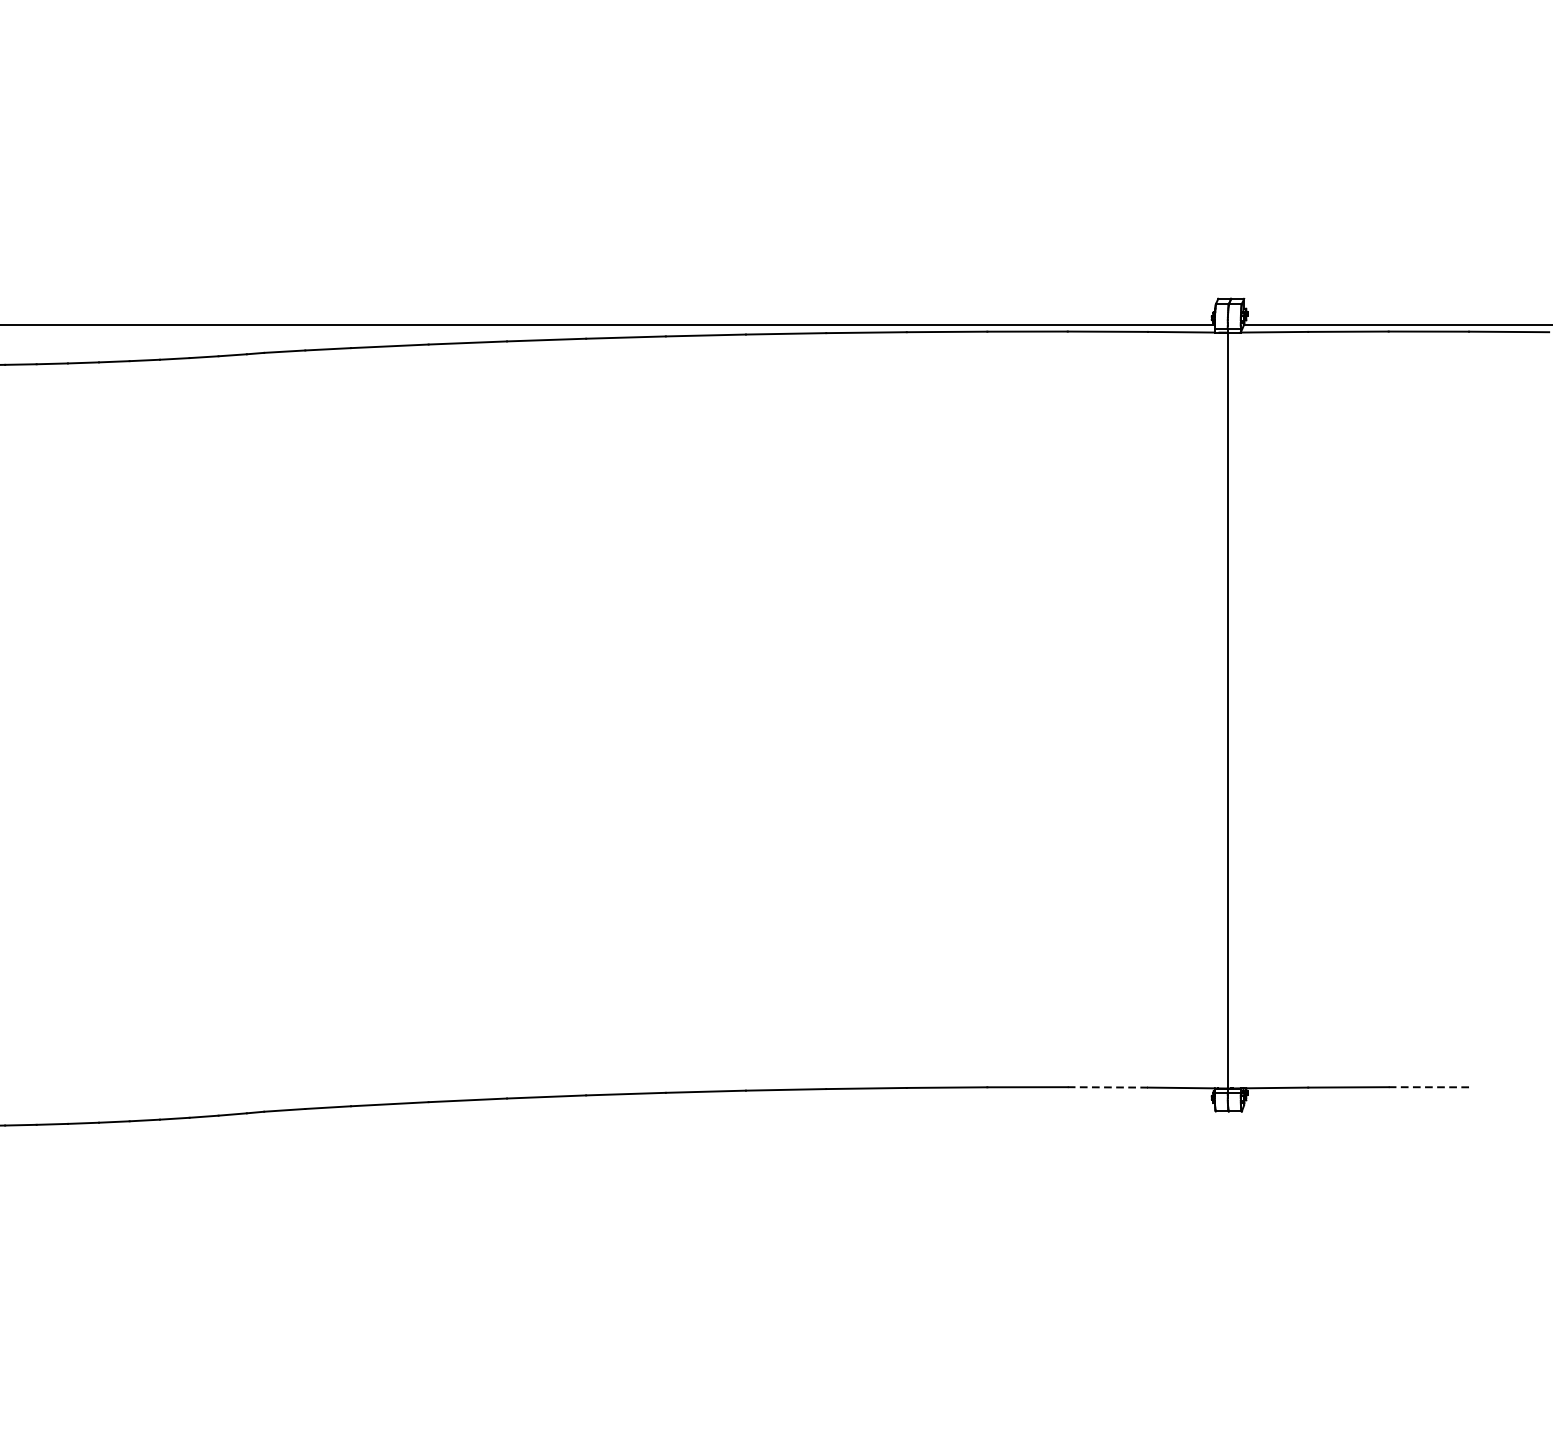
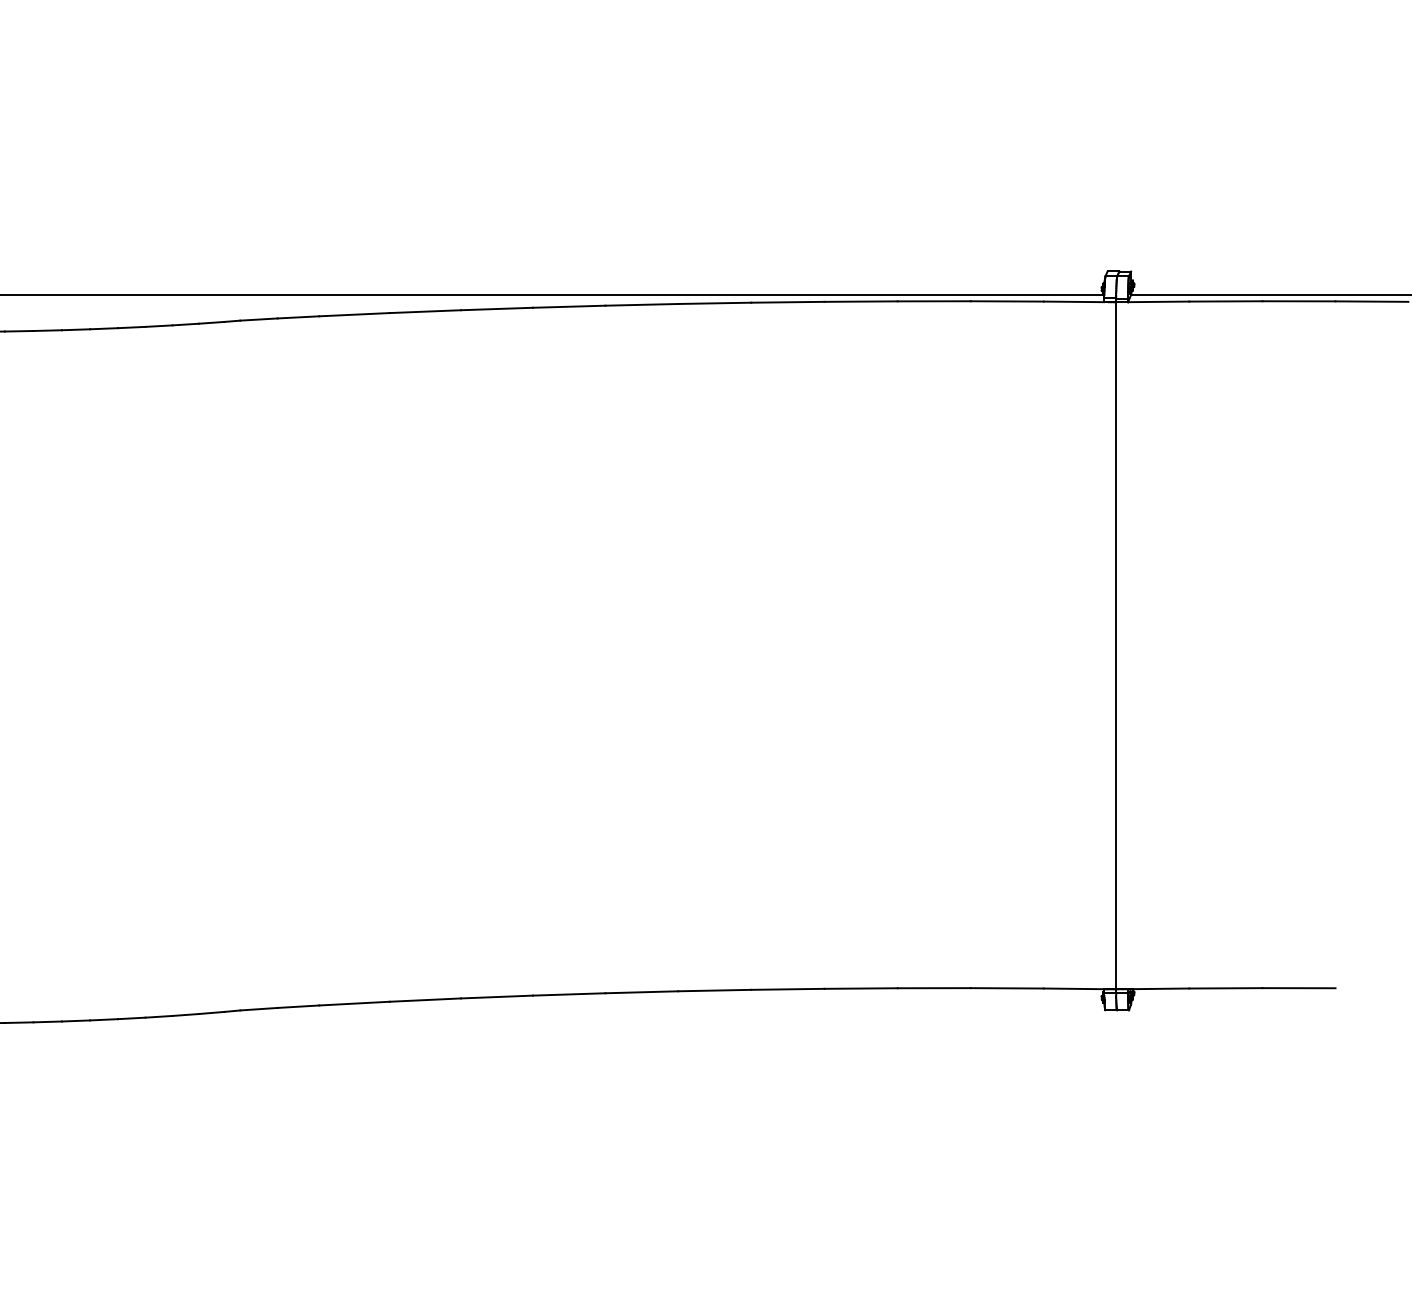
line: (1108, 1087) -> (1007, 988), dashed -> solid
line: (1429, 1087) -> (1299, 988), dashed -> solid

